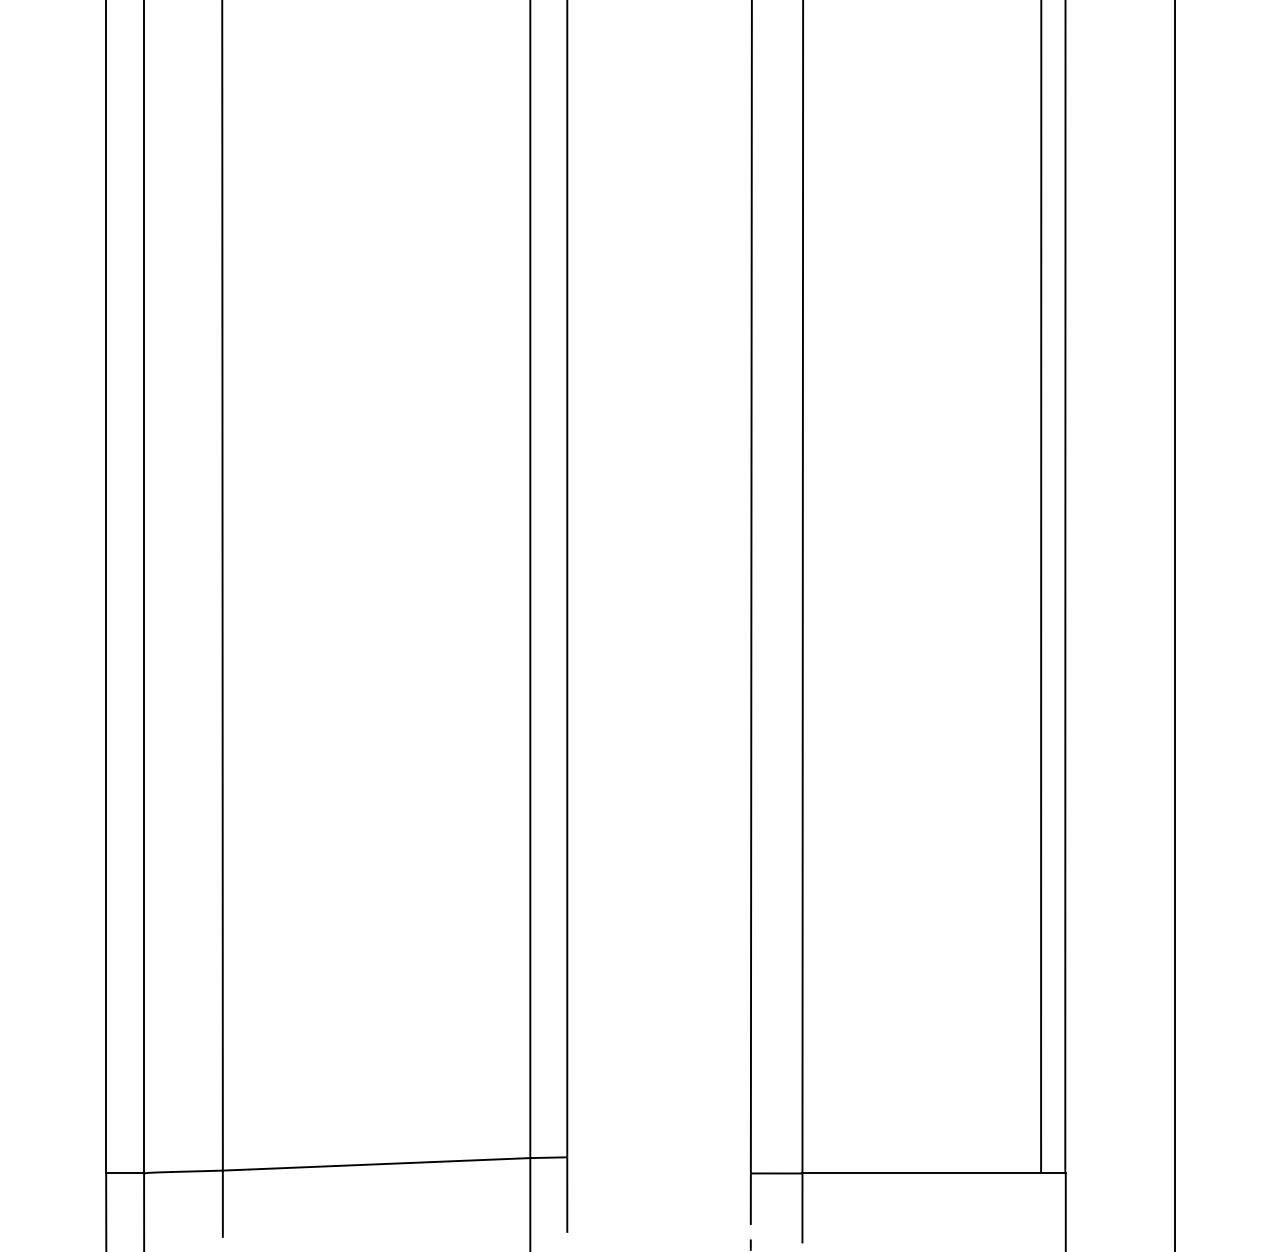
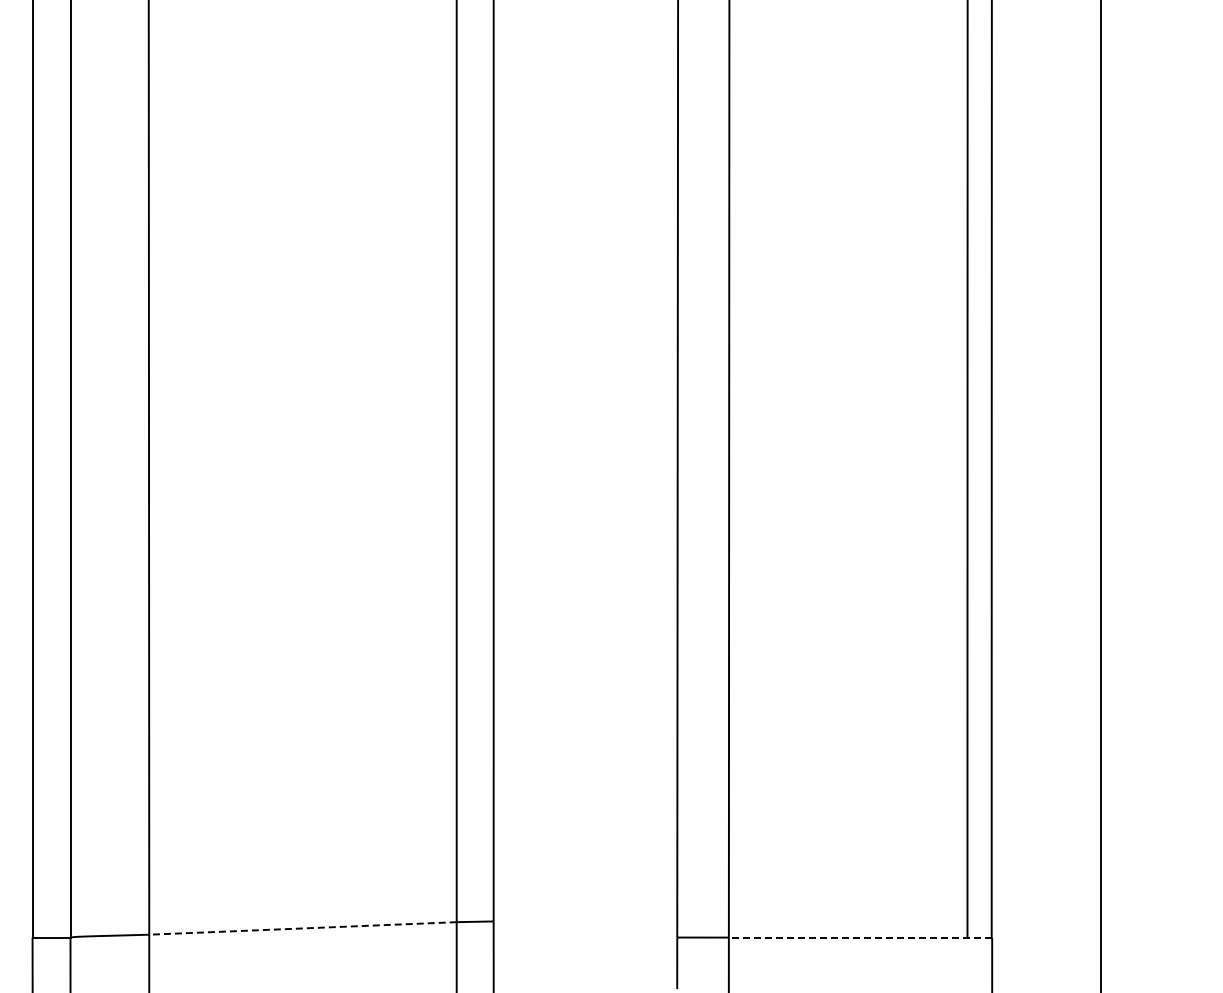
line: (376, 1164) -> (302, 928), solid -> dashed
line: (934, 1173) -> (860, 937), solid -> dashed

